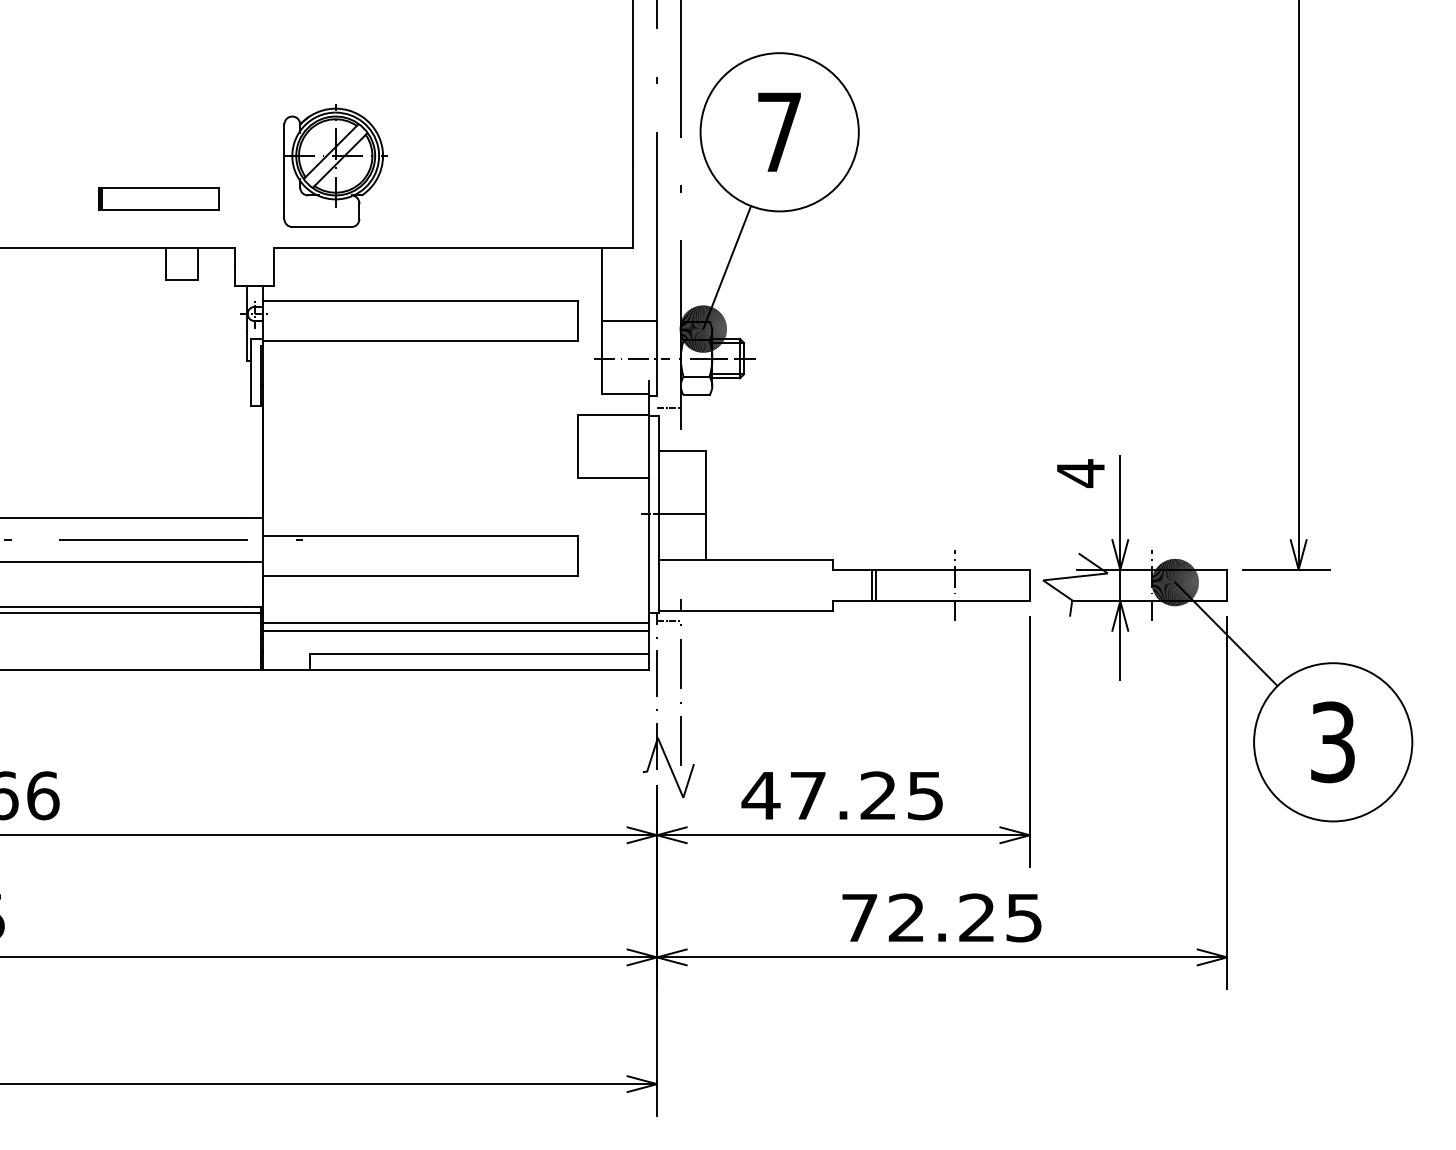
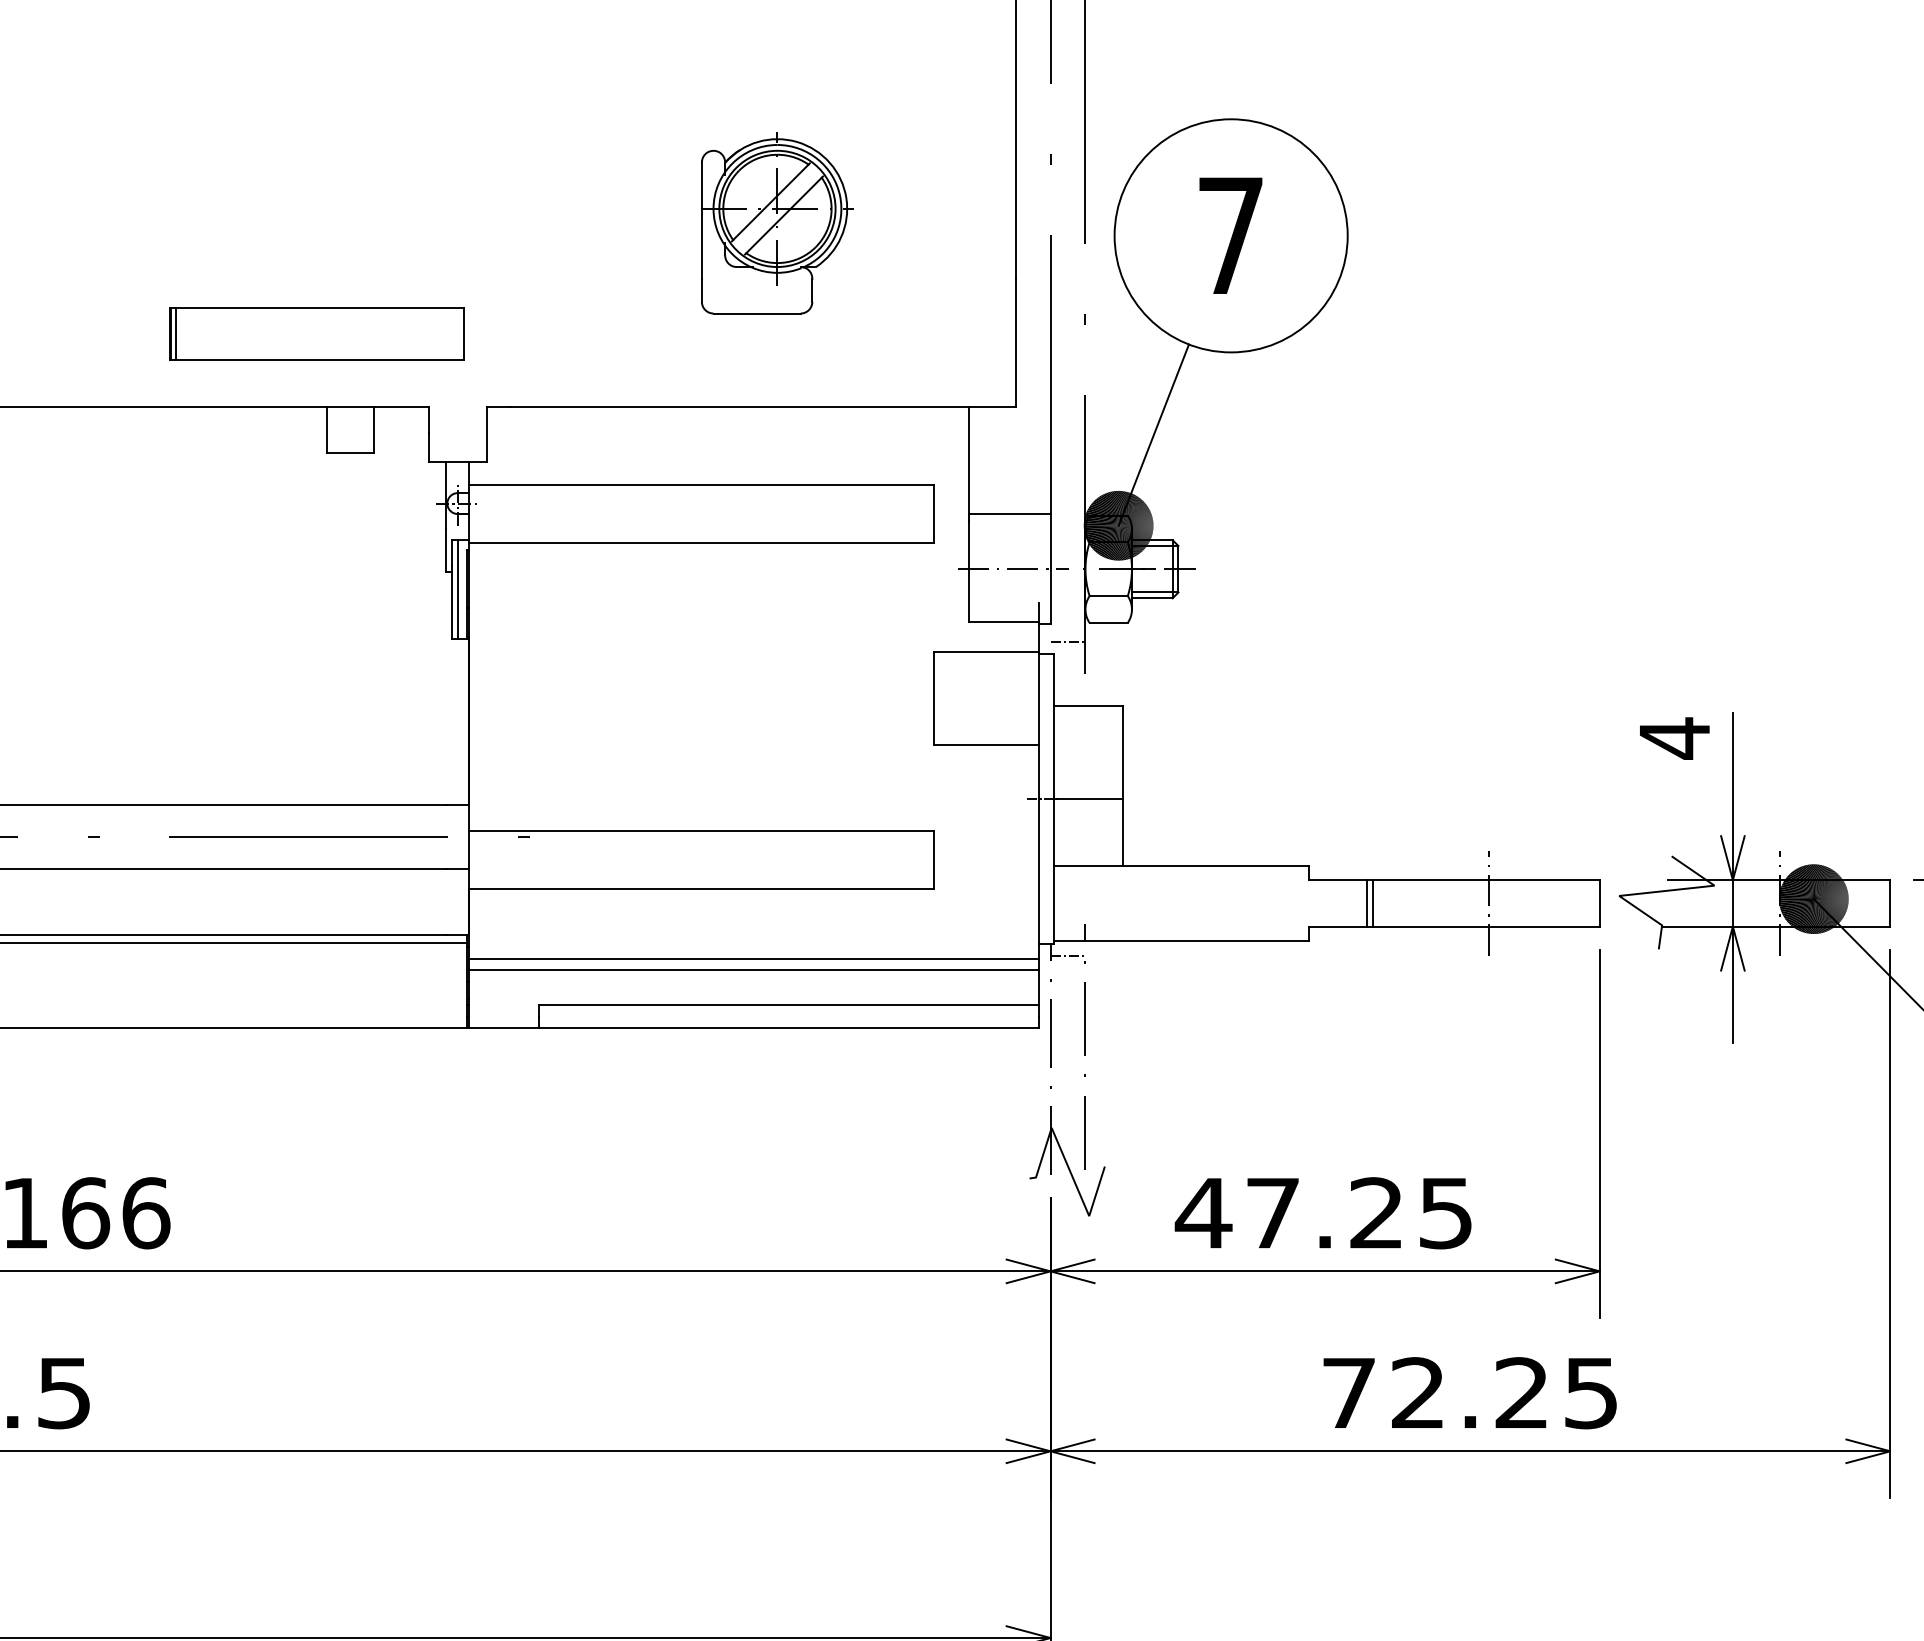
part: (335, 165) -> (777, 222), moved
part: (158, 198) -> (316, 333), size x1.67
line: (254, 371) -> (457, 588), added

